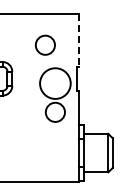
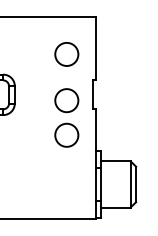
line: (79, 40) -> (95, 48), dashed -> solid
circle: (44, 44) -> (65, 53), moved
circle: (54, 83) -> (65, 100), size x0.62

